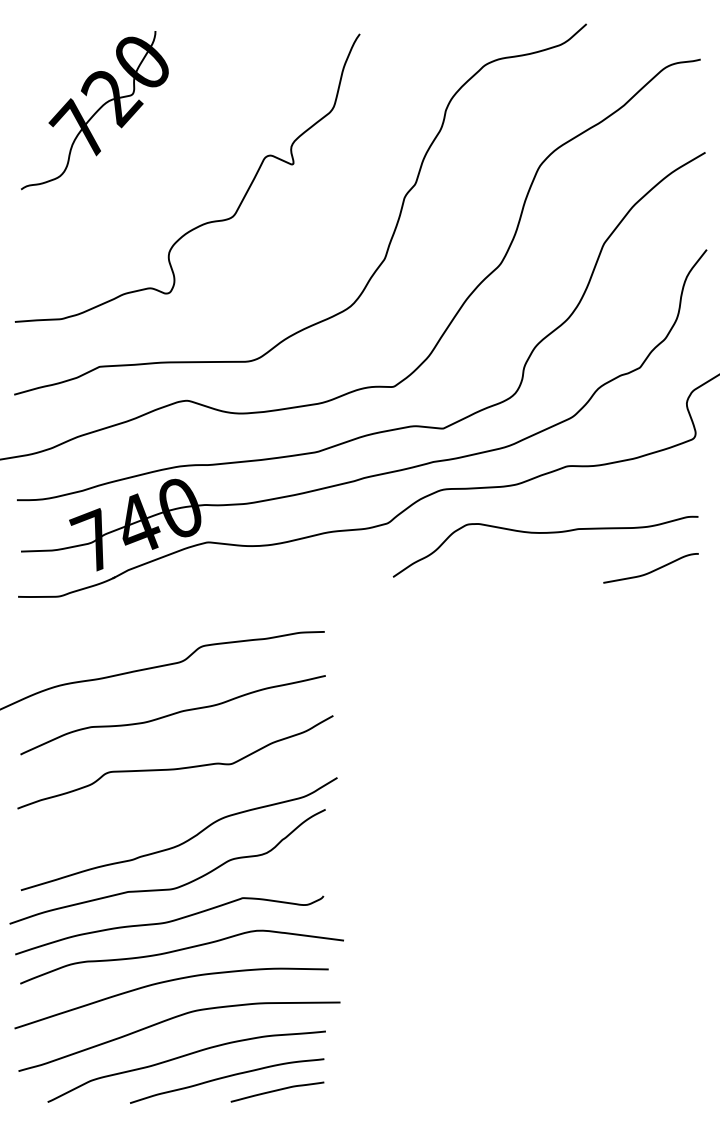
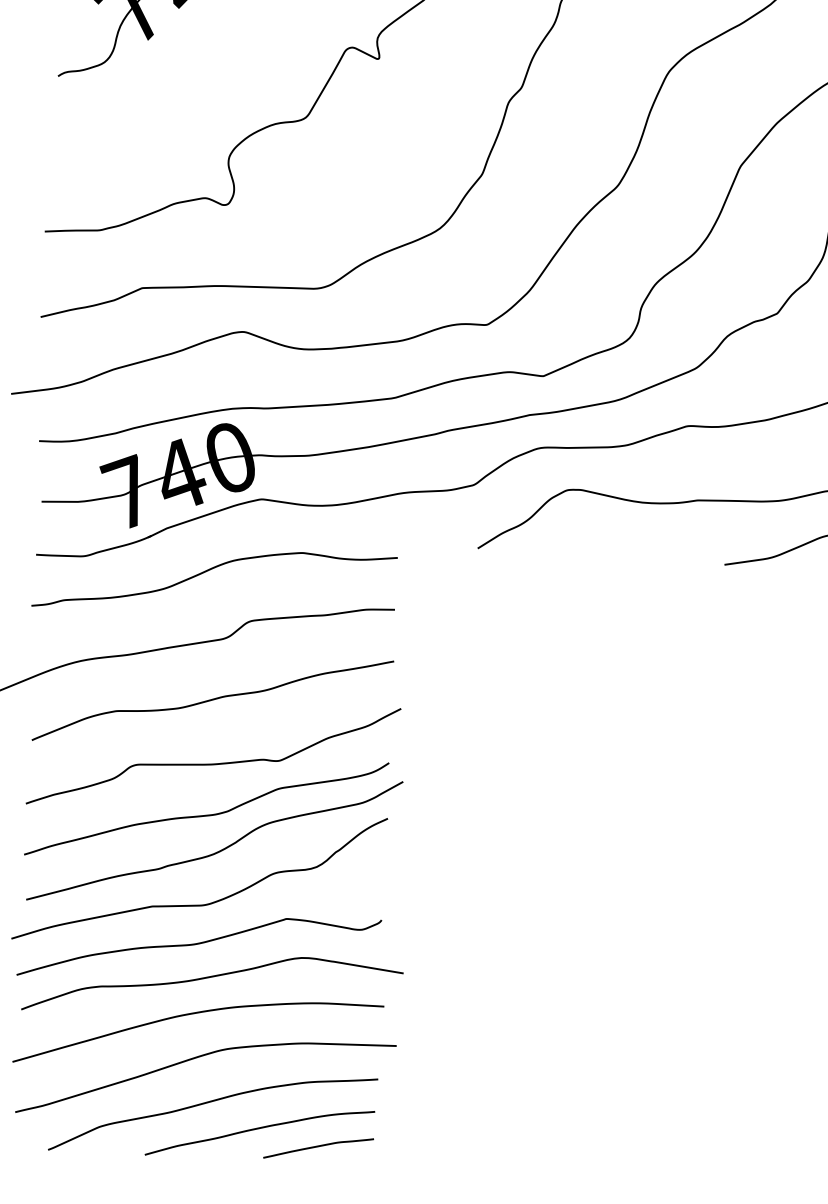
curve: (165, 605) -> (208, 571), added
curve: (172, 811) -> (207, 813), added

